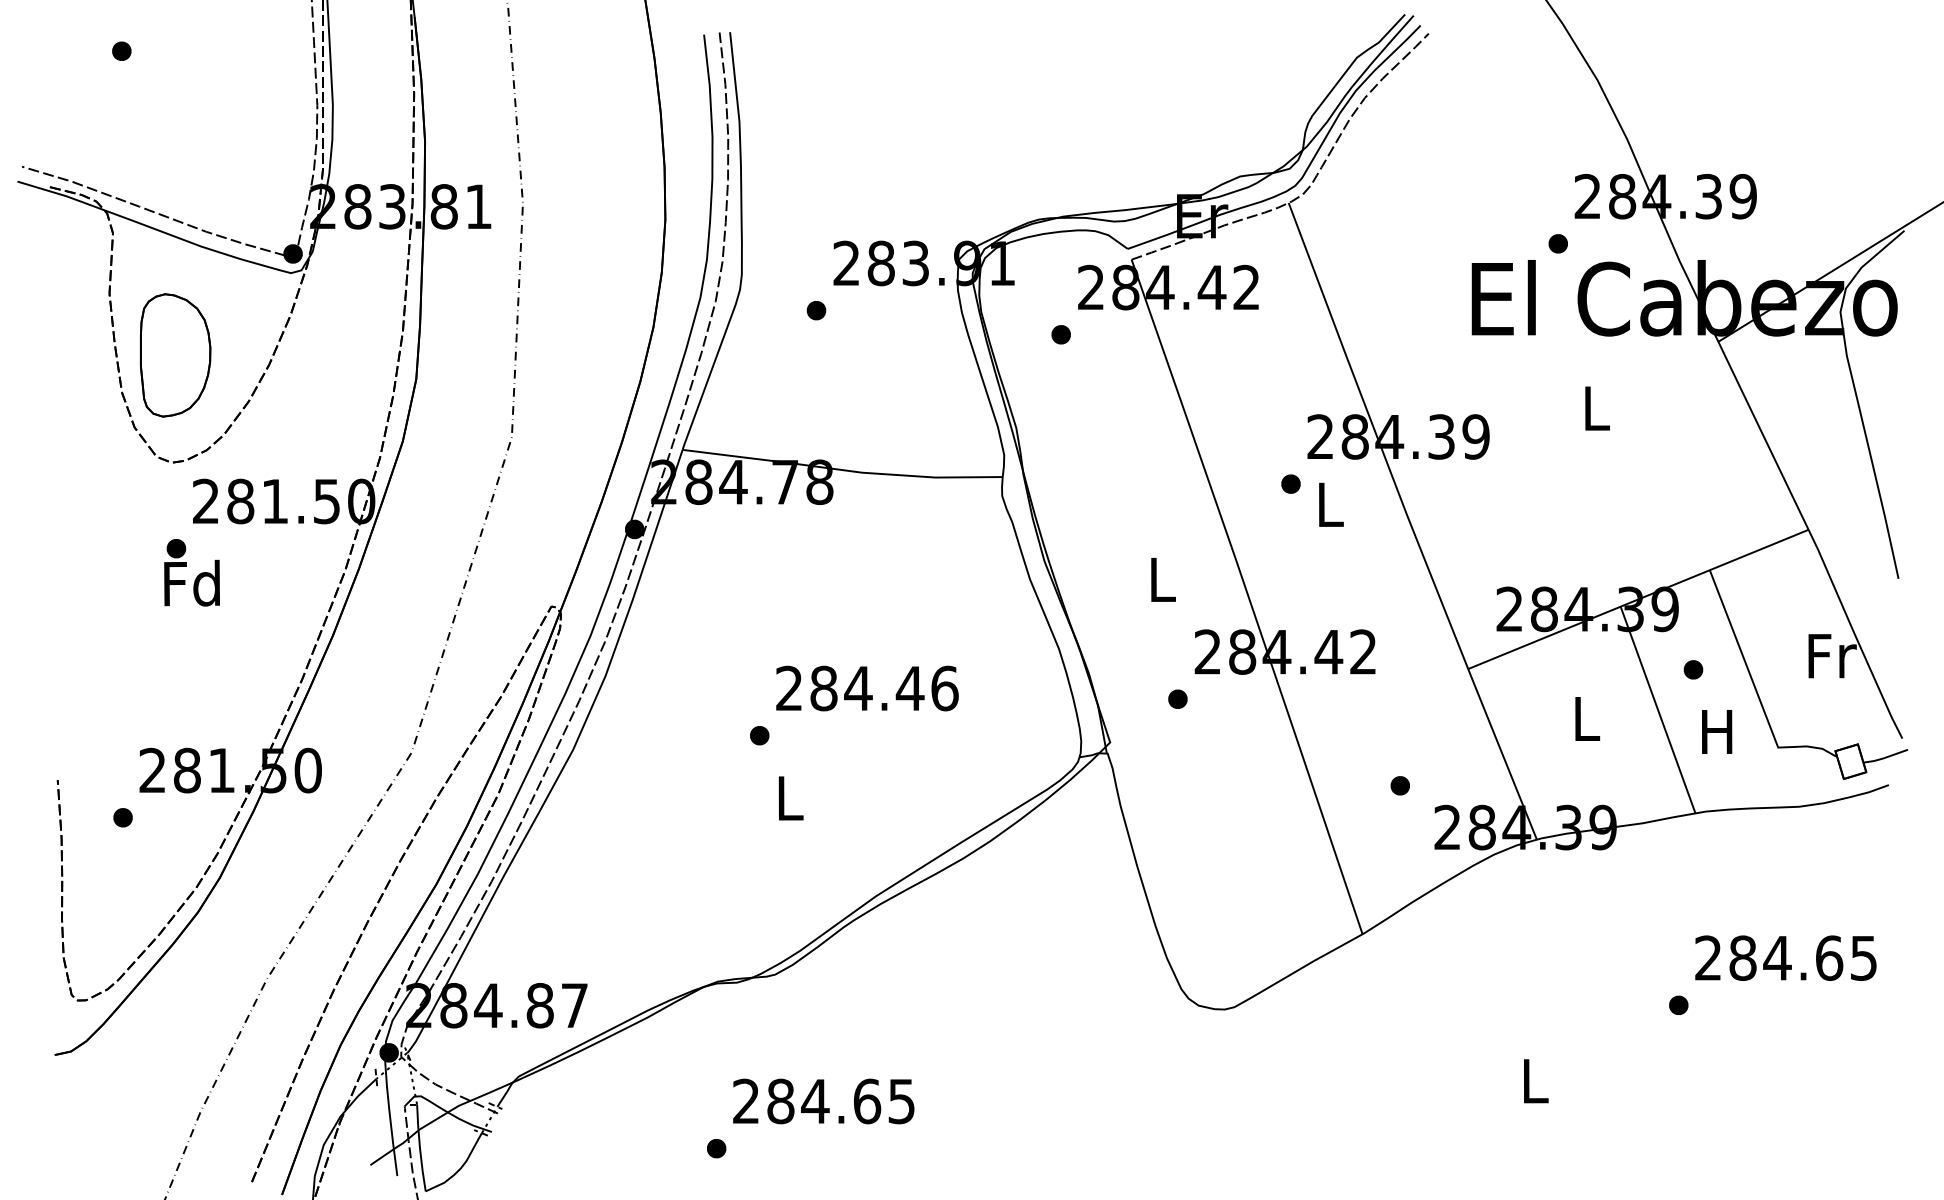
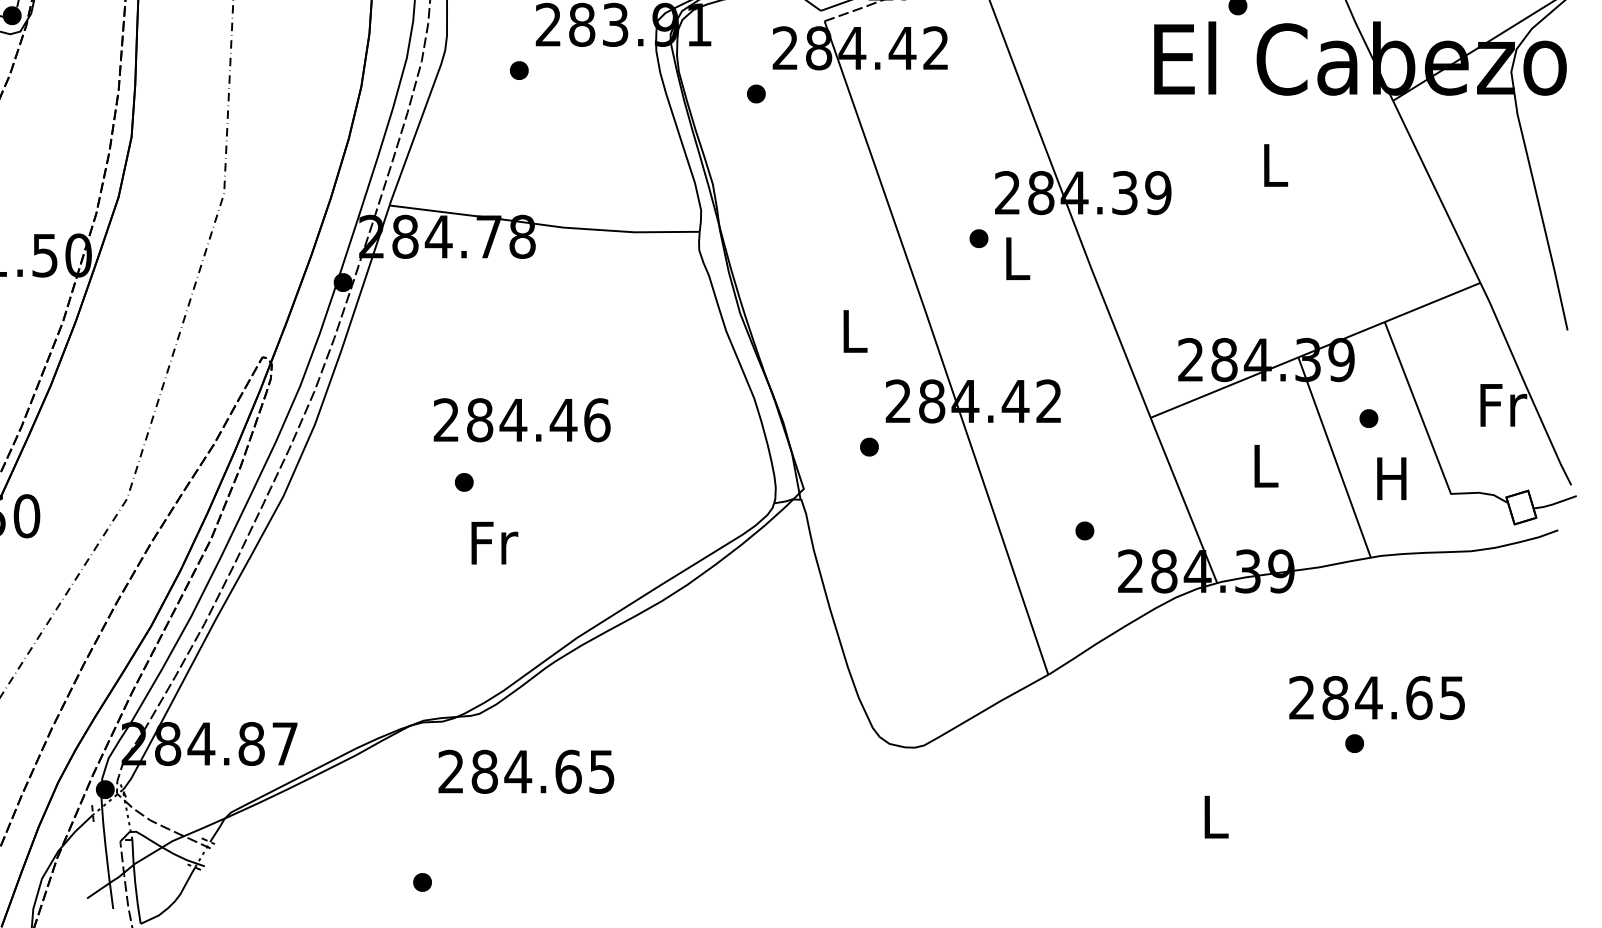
text: (867, 688) -> (522, 420), moved
text: (791, 798) -> (495, 543), L -> Fr
text: (1785, 957) -> (1376, 697), moved
text: (823, 1101) -> (526, 771), moved

